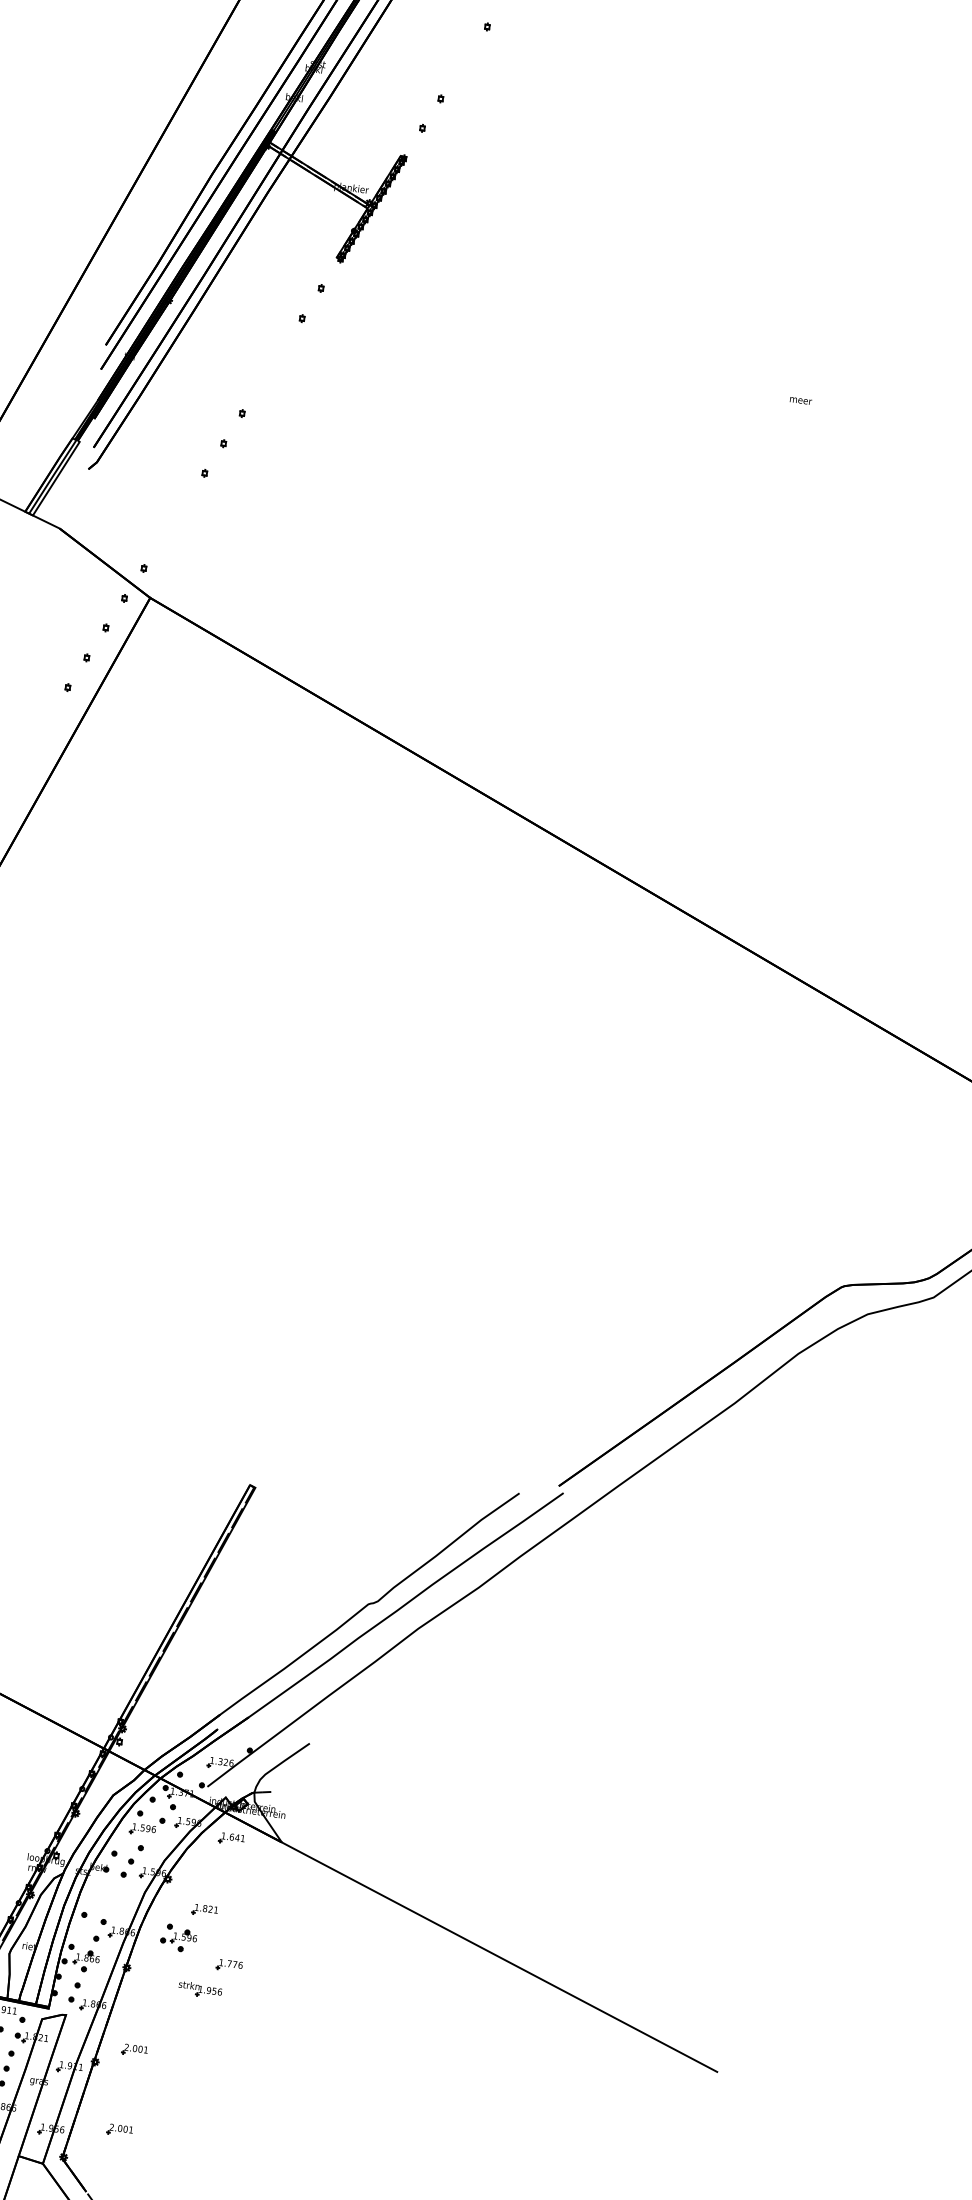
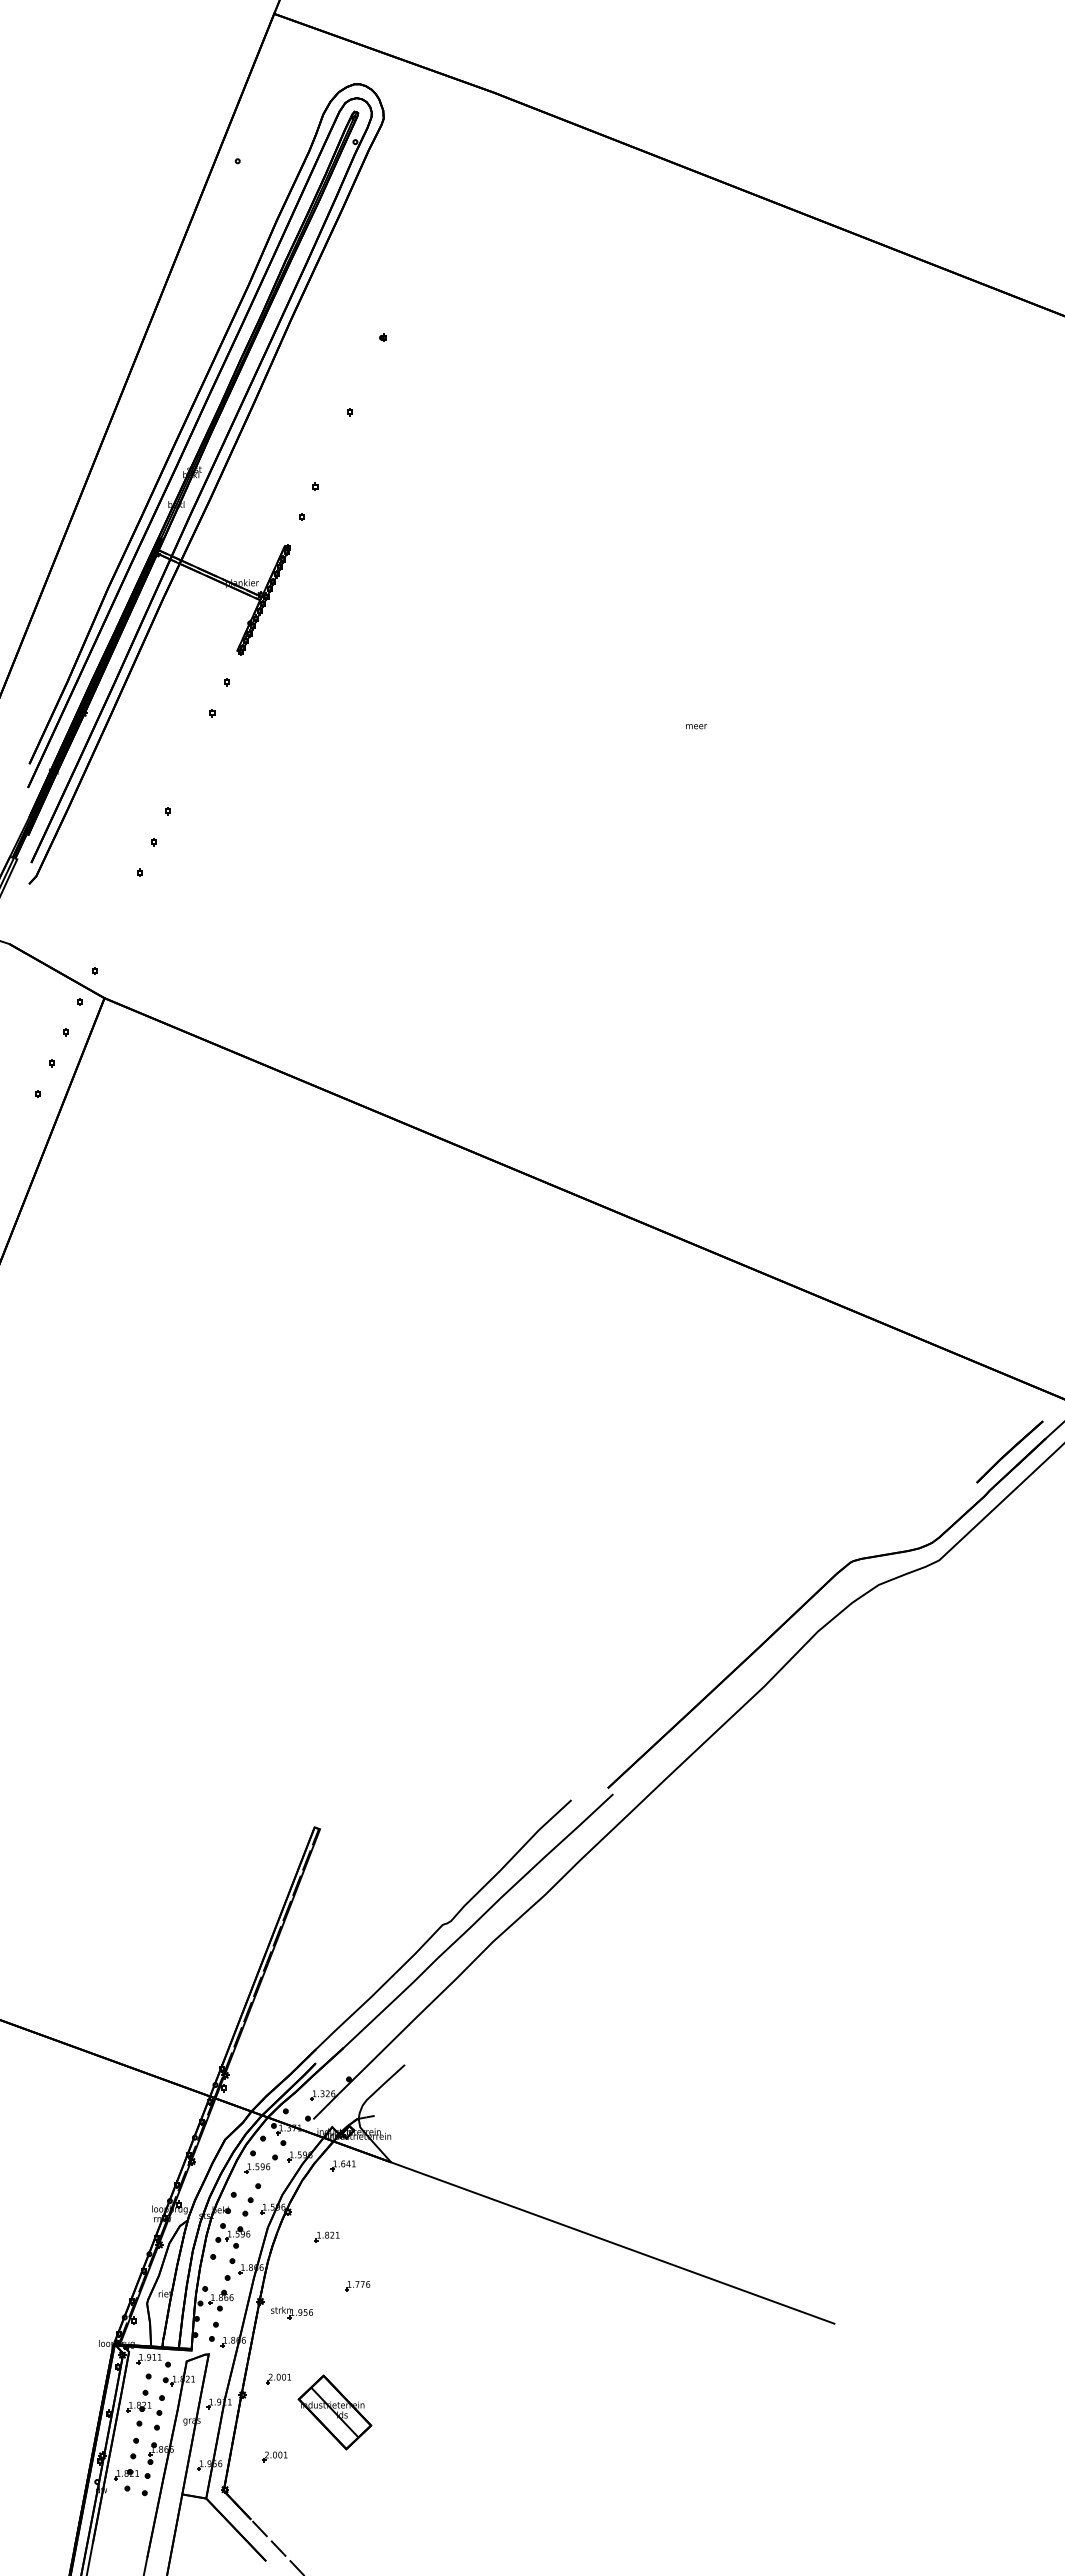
part: (178, 1937) -> (232, 2235), moved
part: (199, 1989) -> (291, 2312), moved
part: (187, 2092) -> (334, 2412), added

